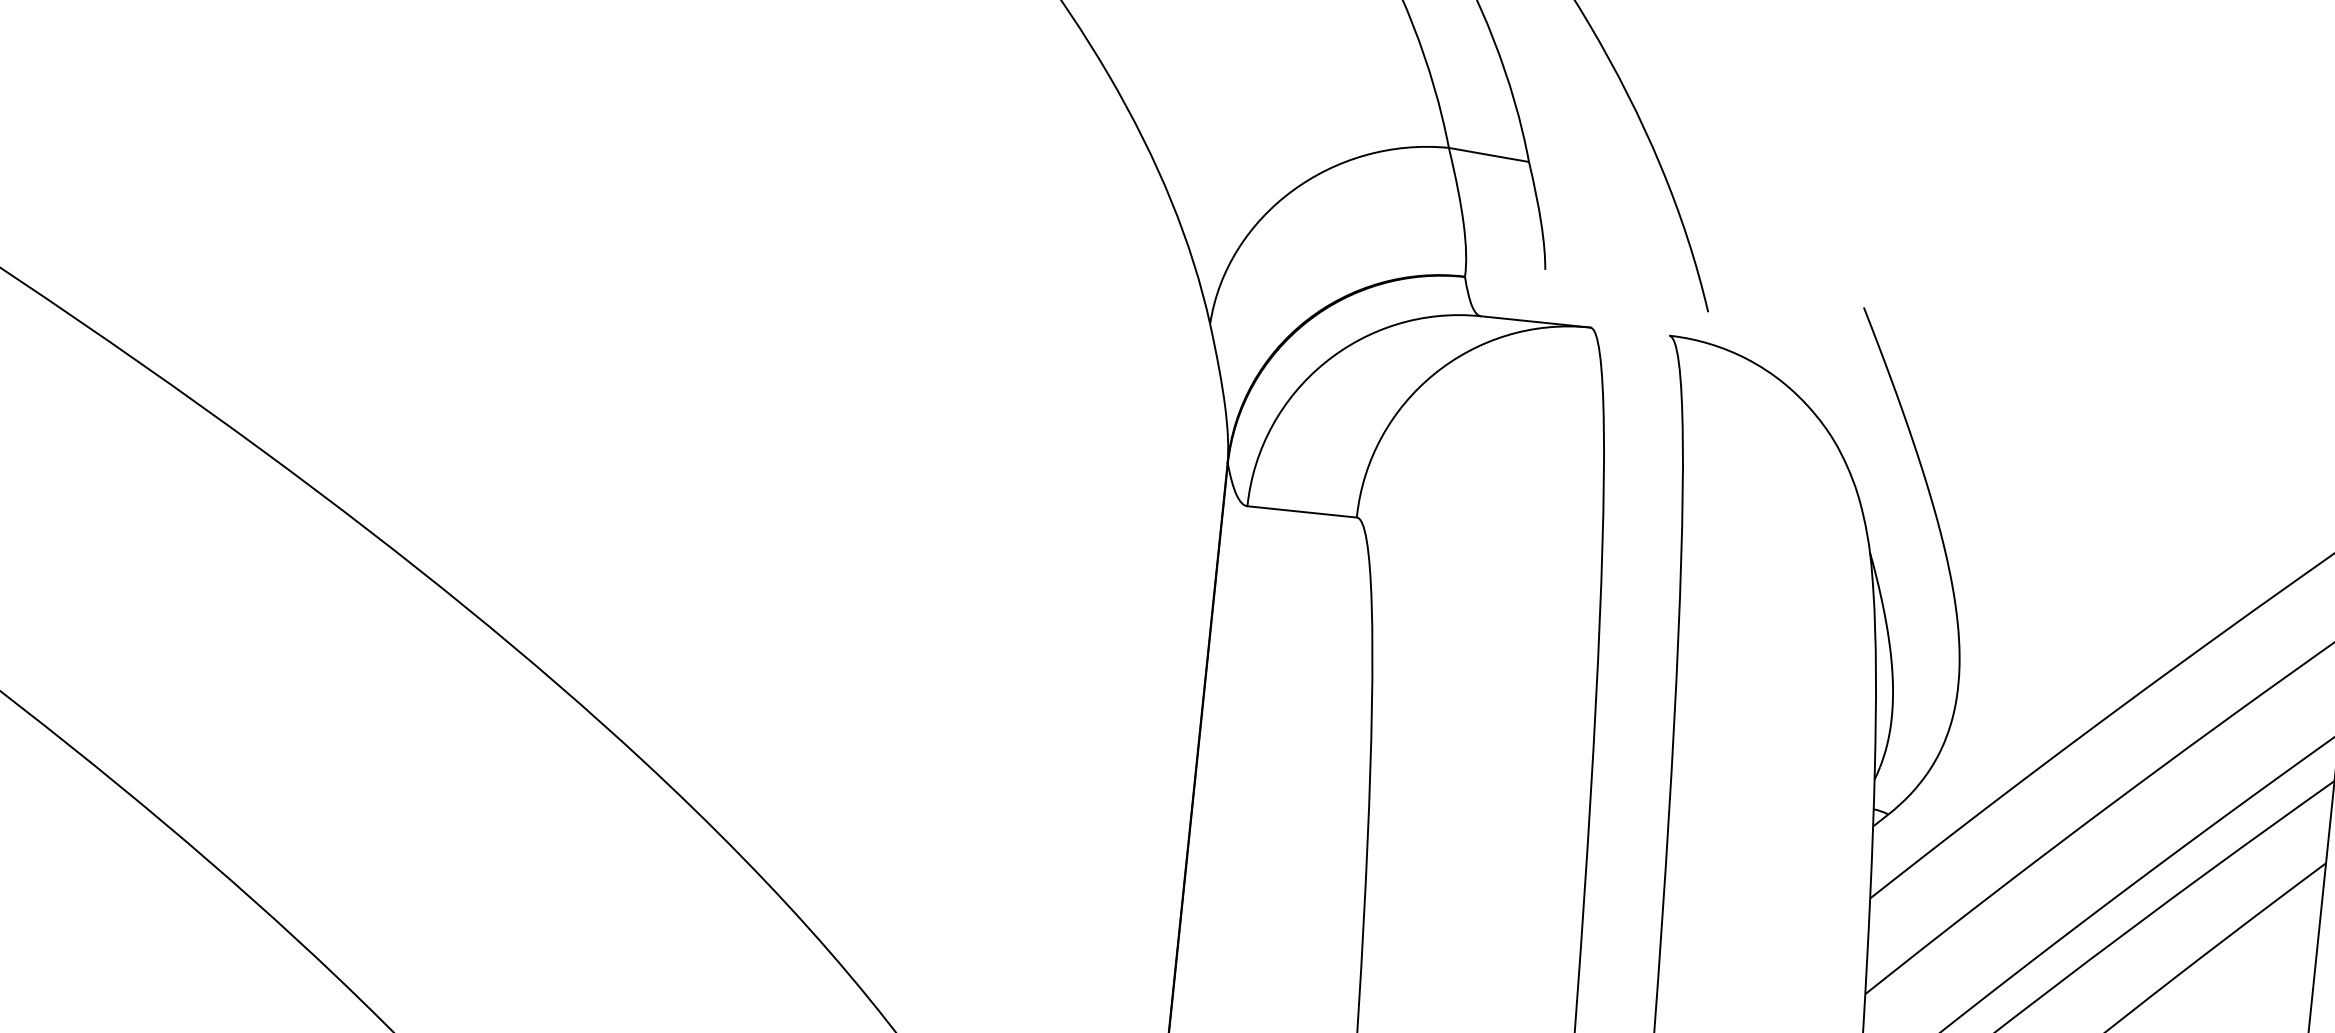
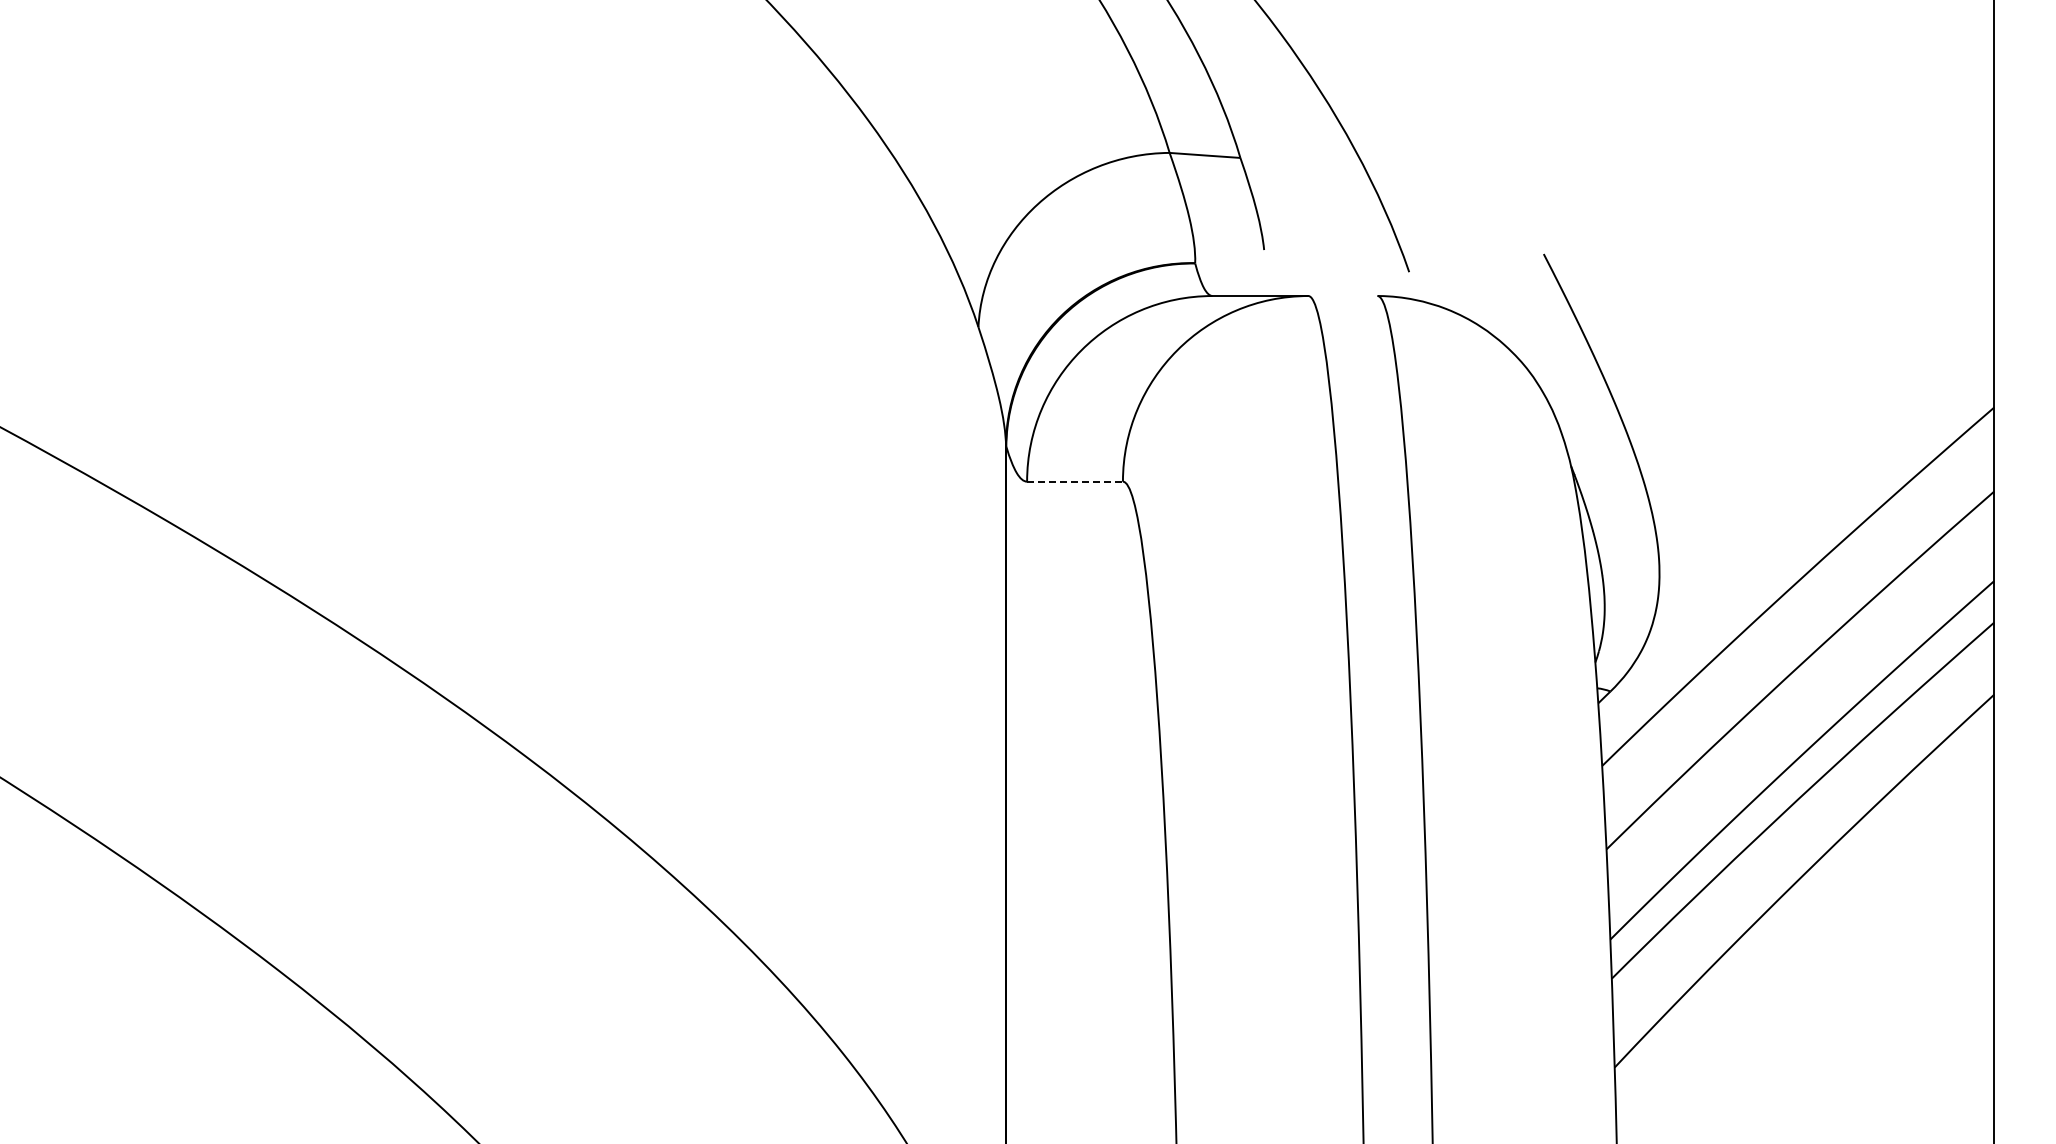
line: (1302, 511) -> (1075, 481), solid -> dashed

